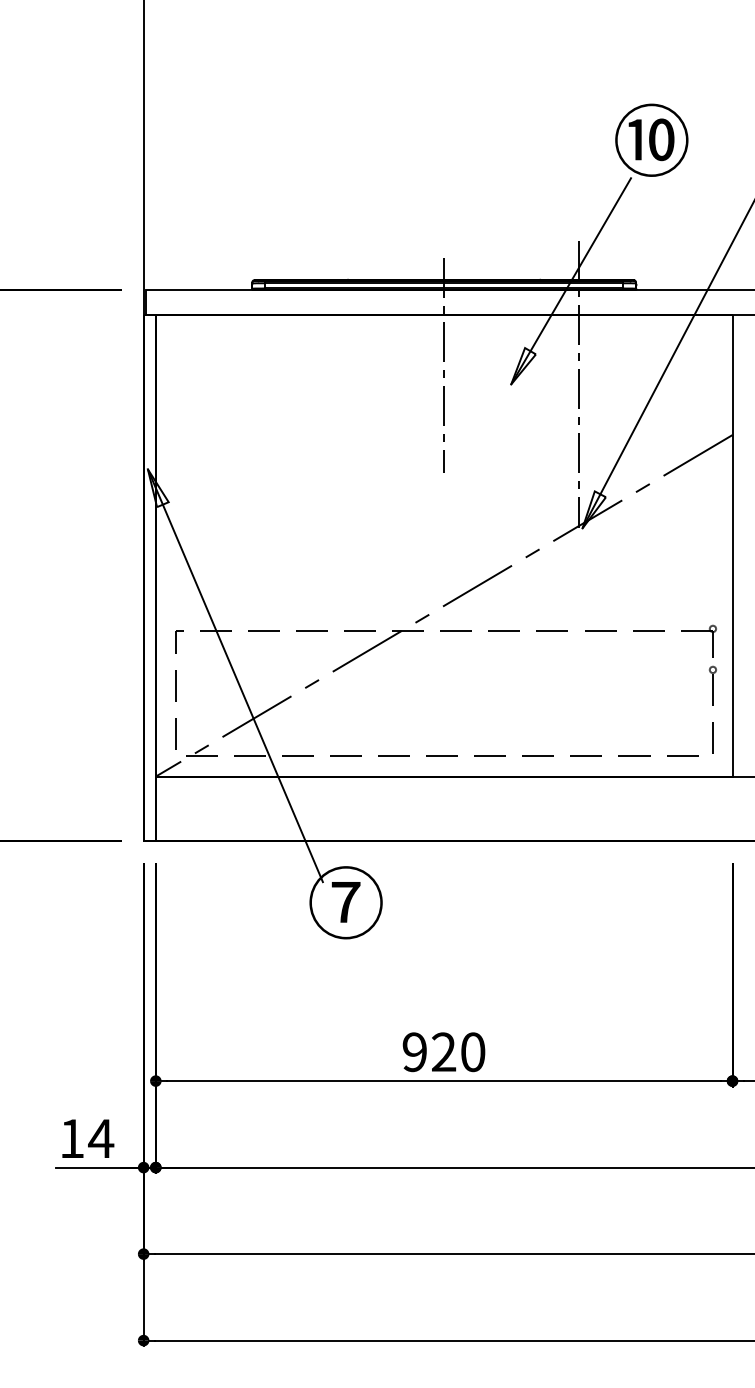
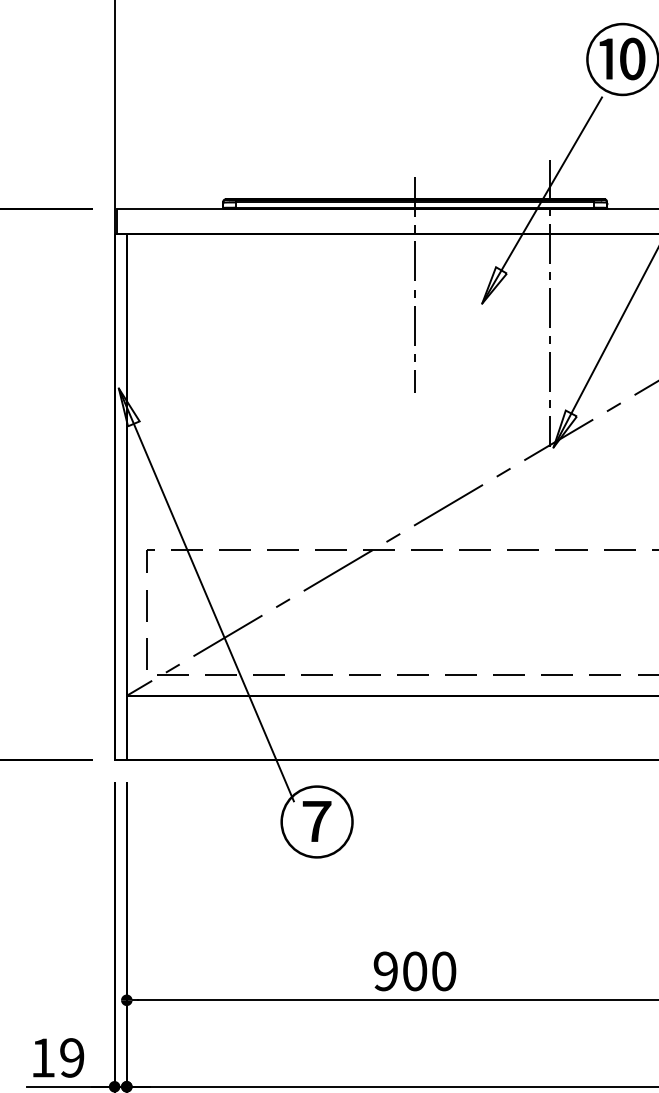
text: (444, 1052) -> (415, 971), 920 -> 900
text: (101, 1138) -> (72, 1057), 14 -> 19

